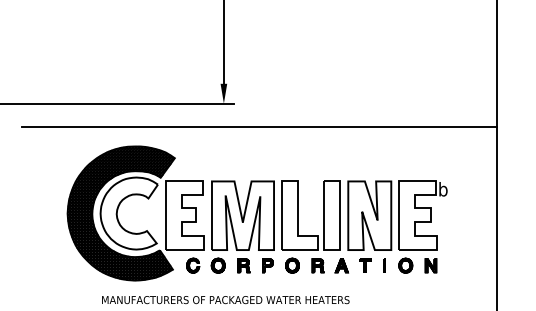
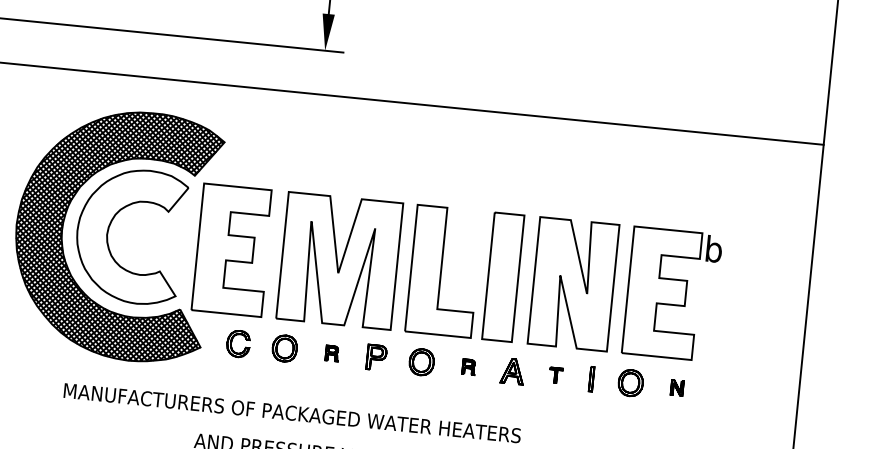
part: (243, 265) -> (331, 352), size x0.6
part: (317, 265) -> (467, 366), size x0.6
part: (365, 265) -> (556, 375), size x0.6
part: (430, 265) -> (676, 387), size x0.6

